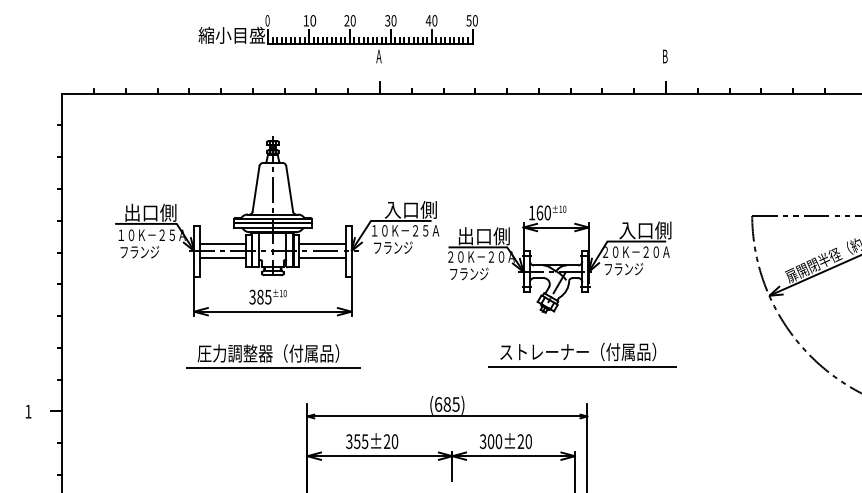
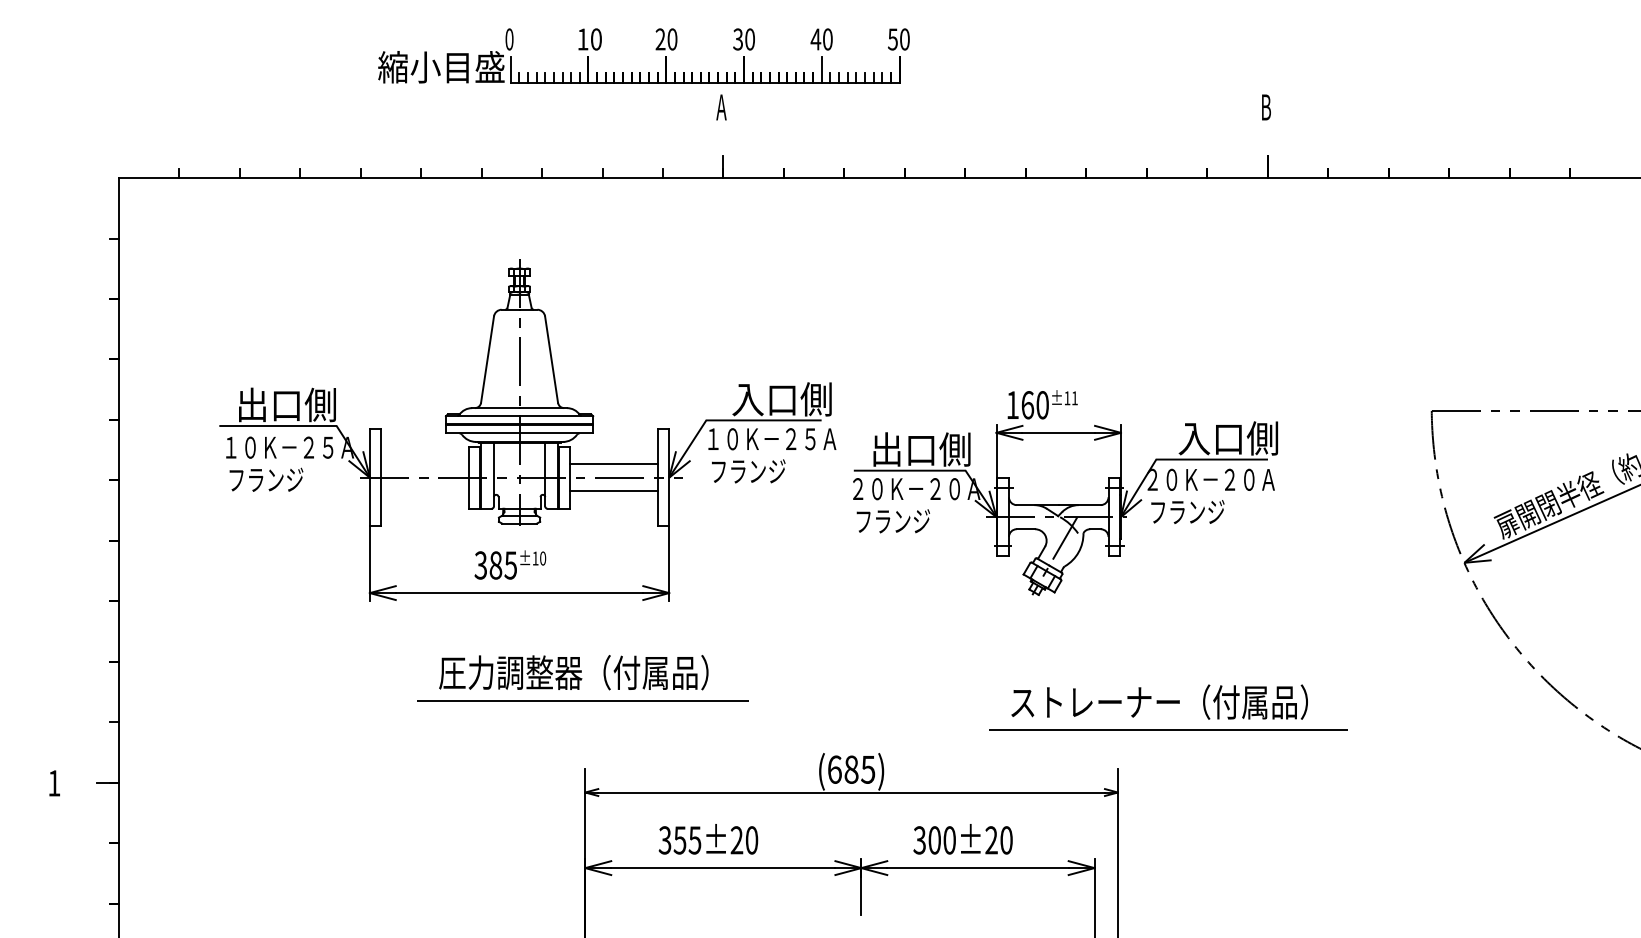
text: (564, 208) -> (1074, 396), ±10 -> ±11
line: (222, 244) -> (423, 465), removed
line: (222, 258) -> (423, 491), removed
part: (582, 354) -> (1167, 706), moved
part: (273, 356) -> (583, 678), moved

